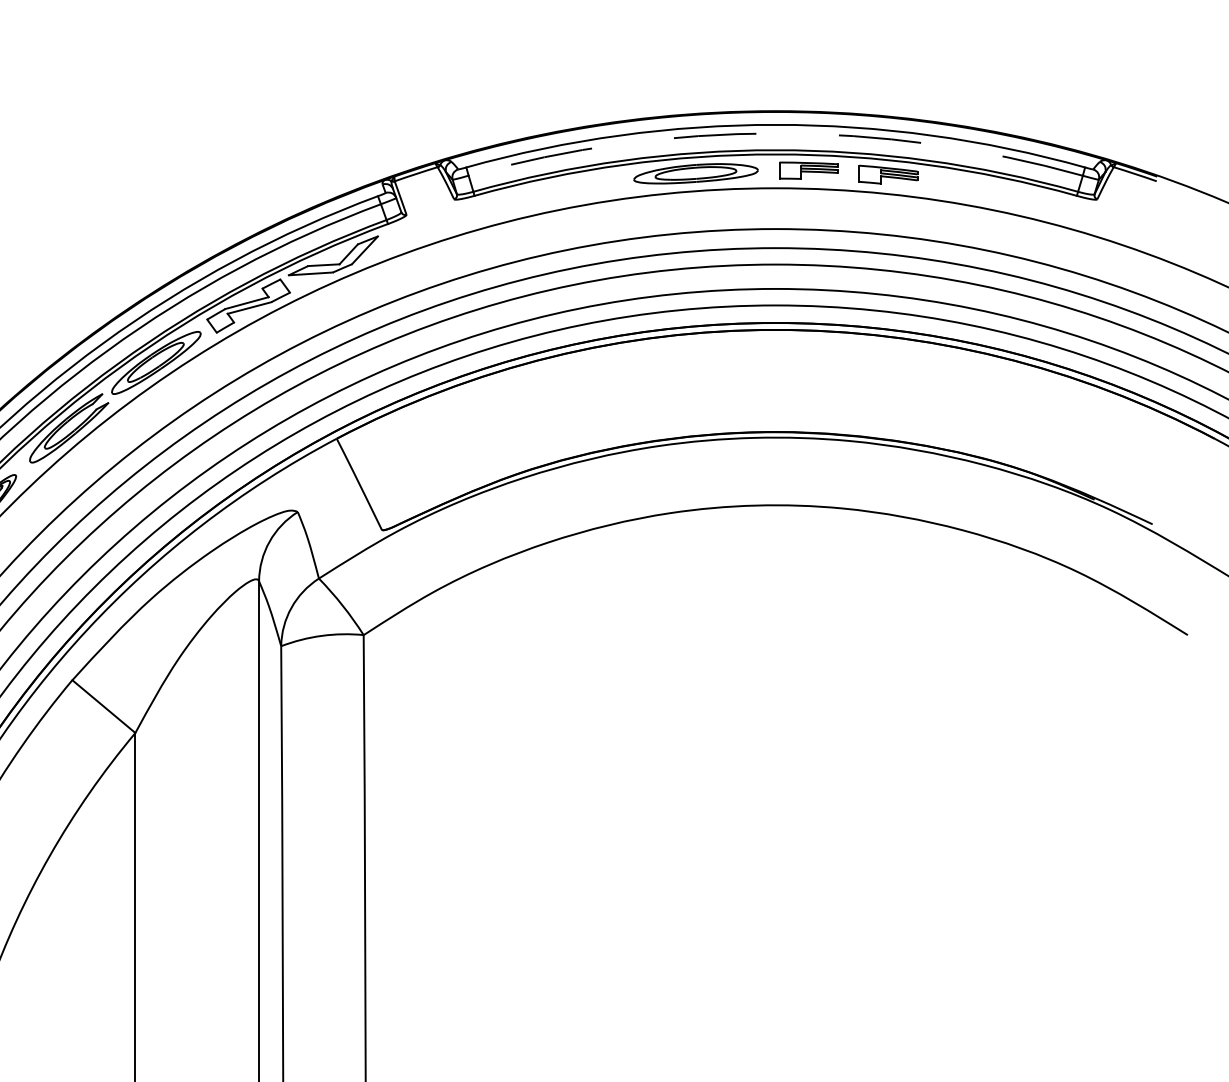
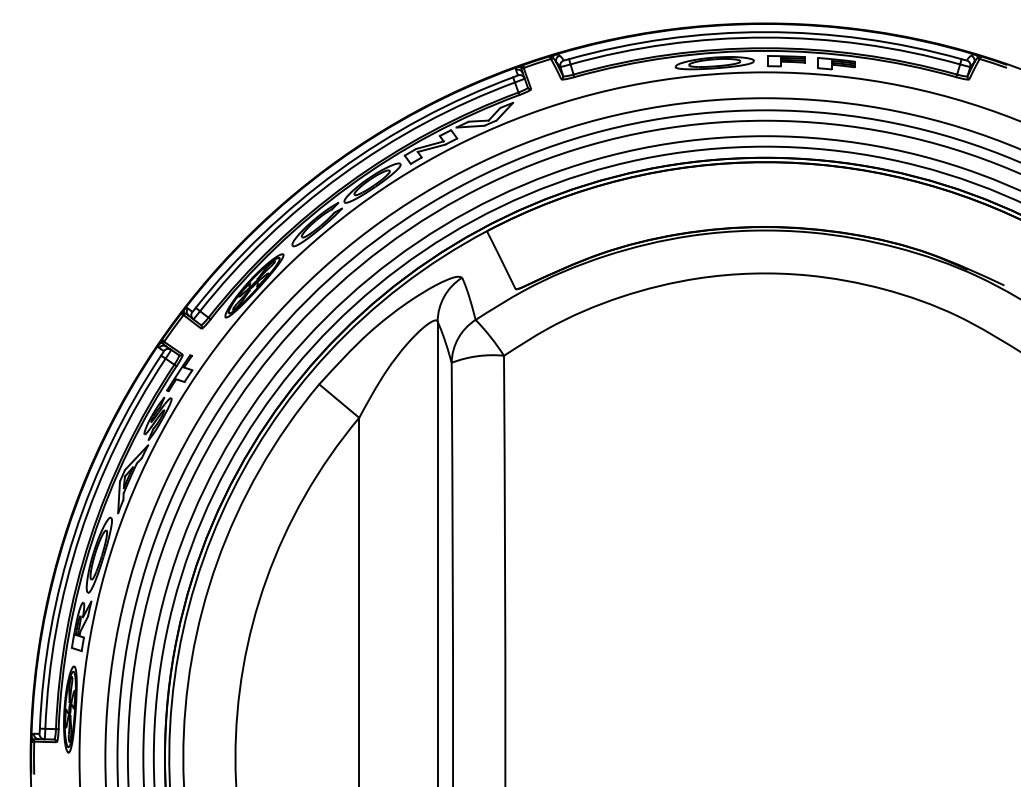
arc: (775, 133) -> (765, 37), dashed -> solid

